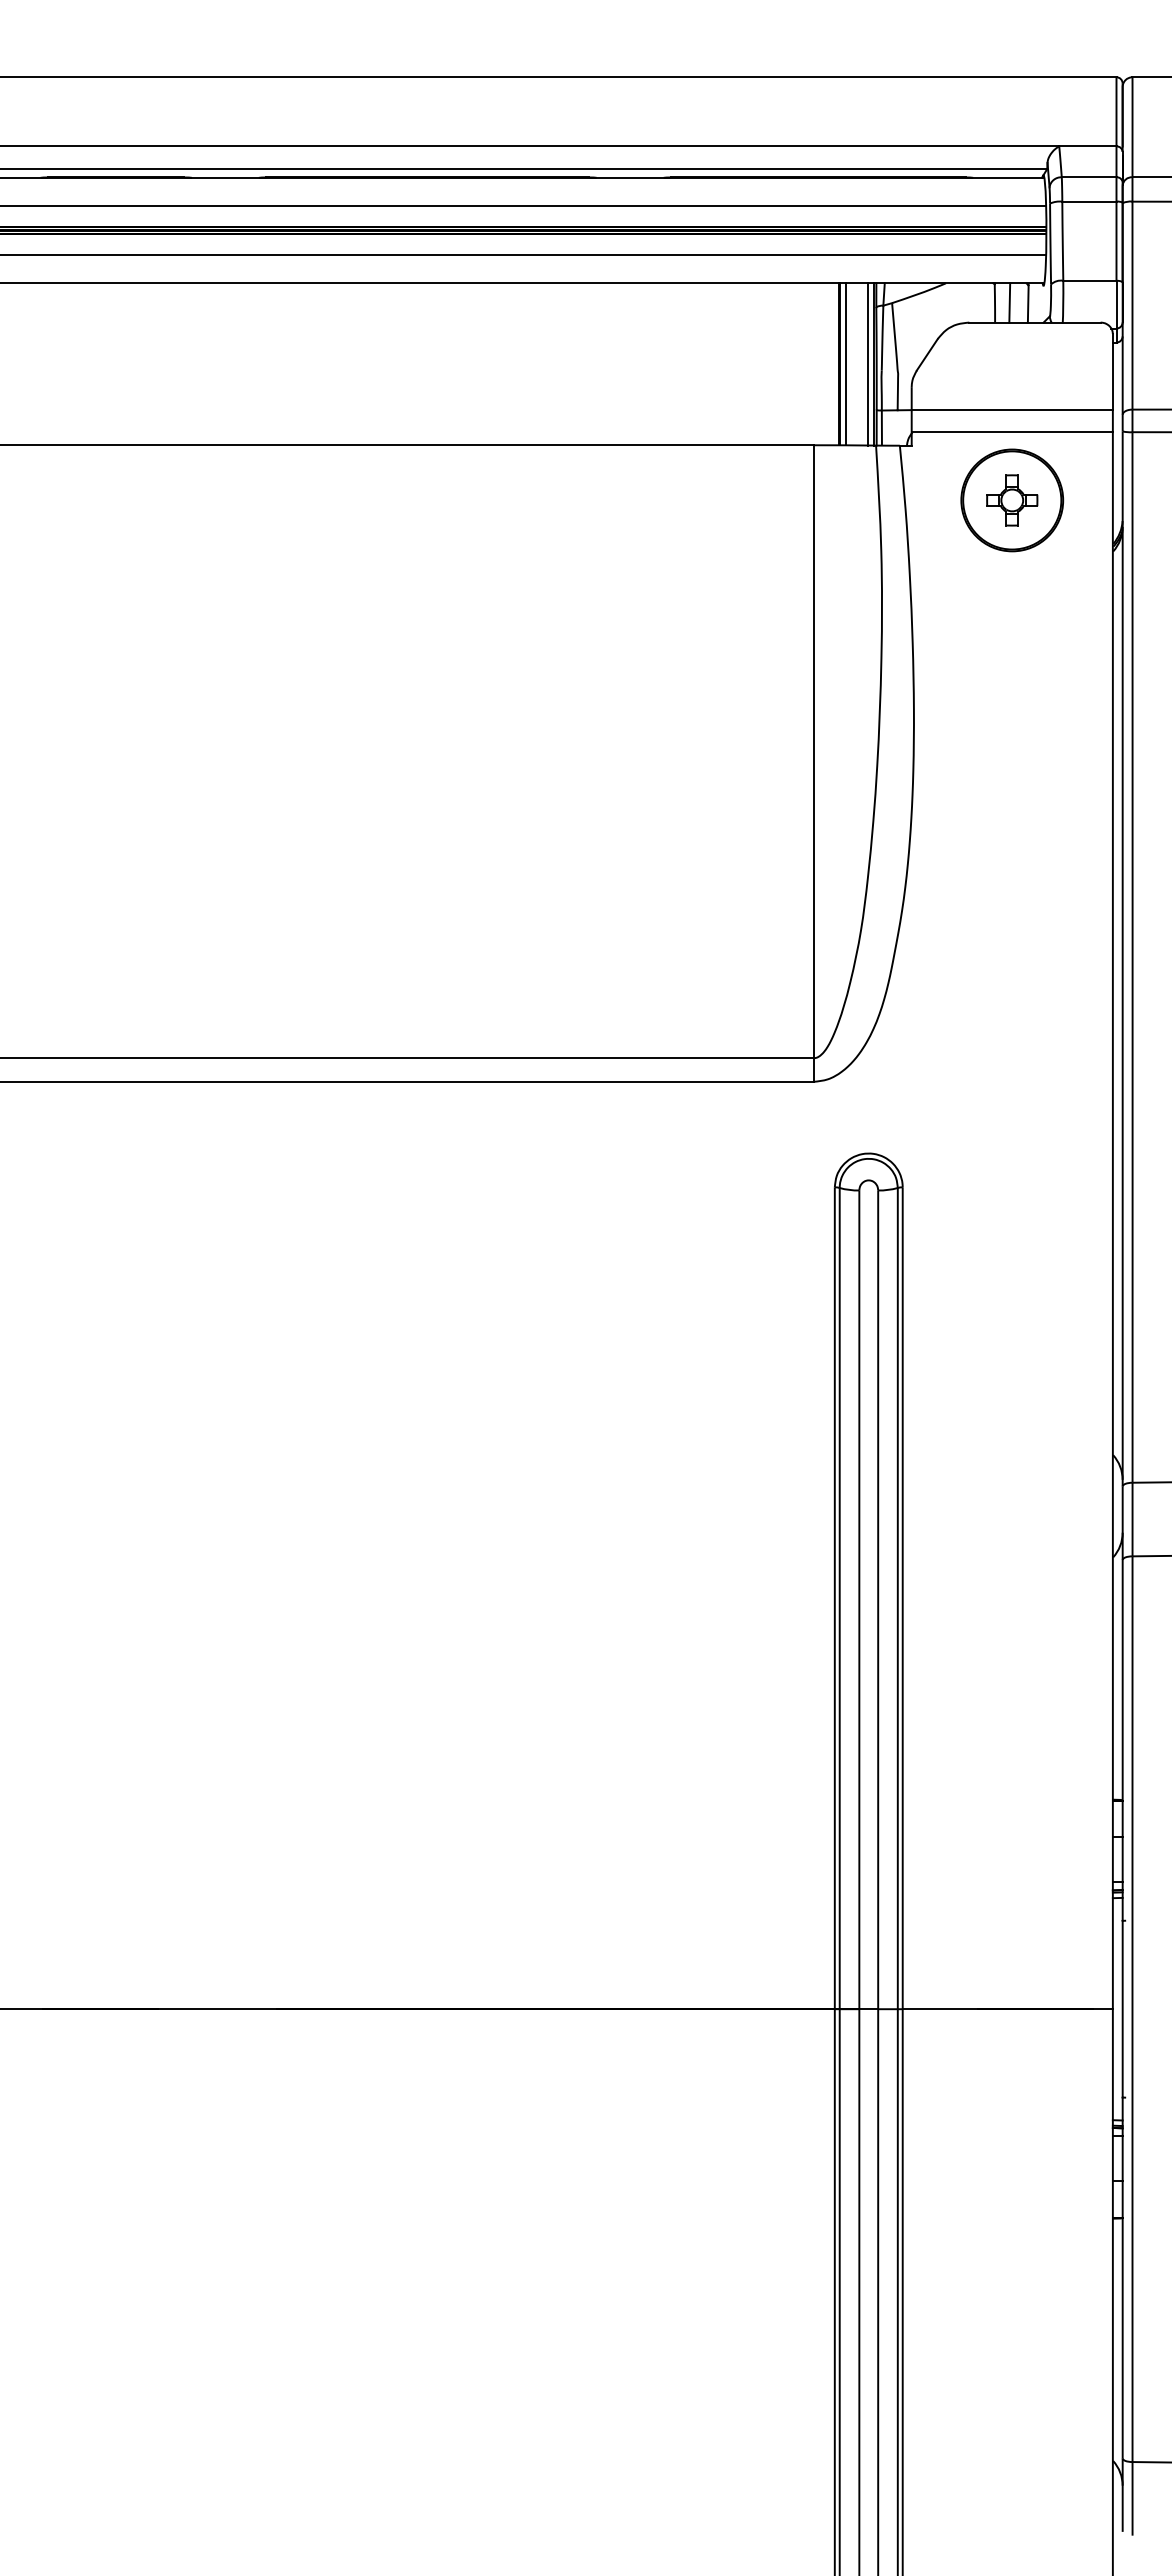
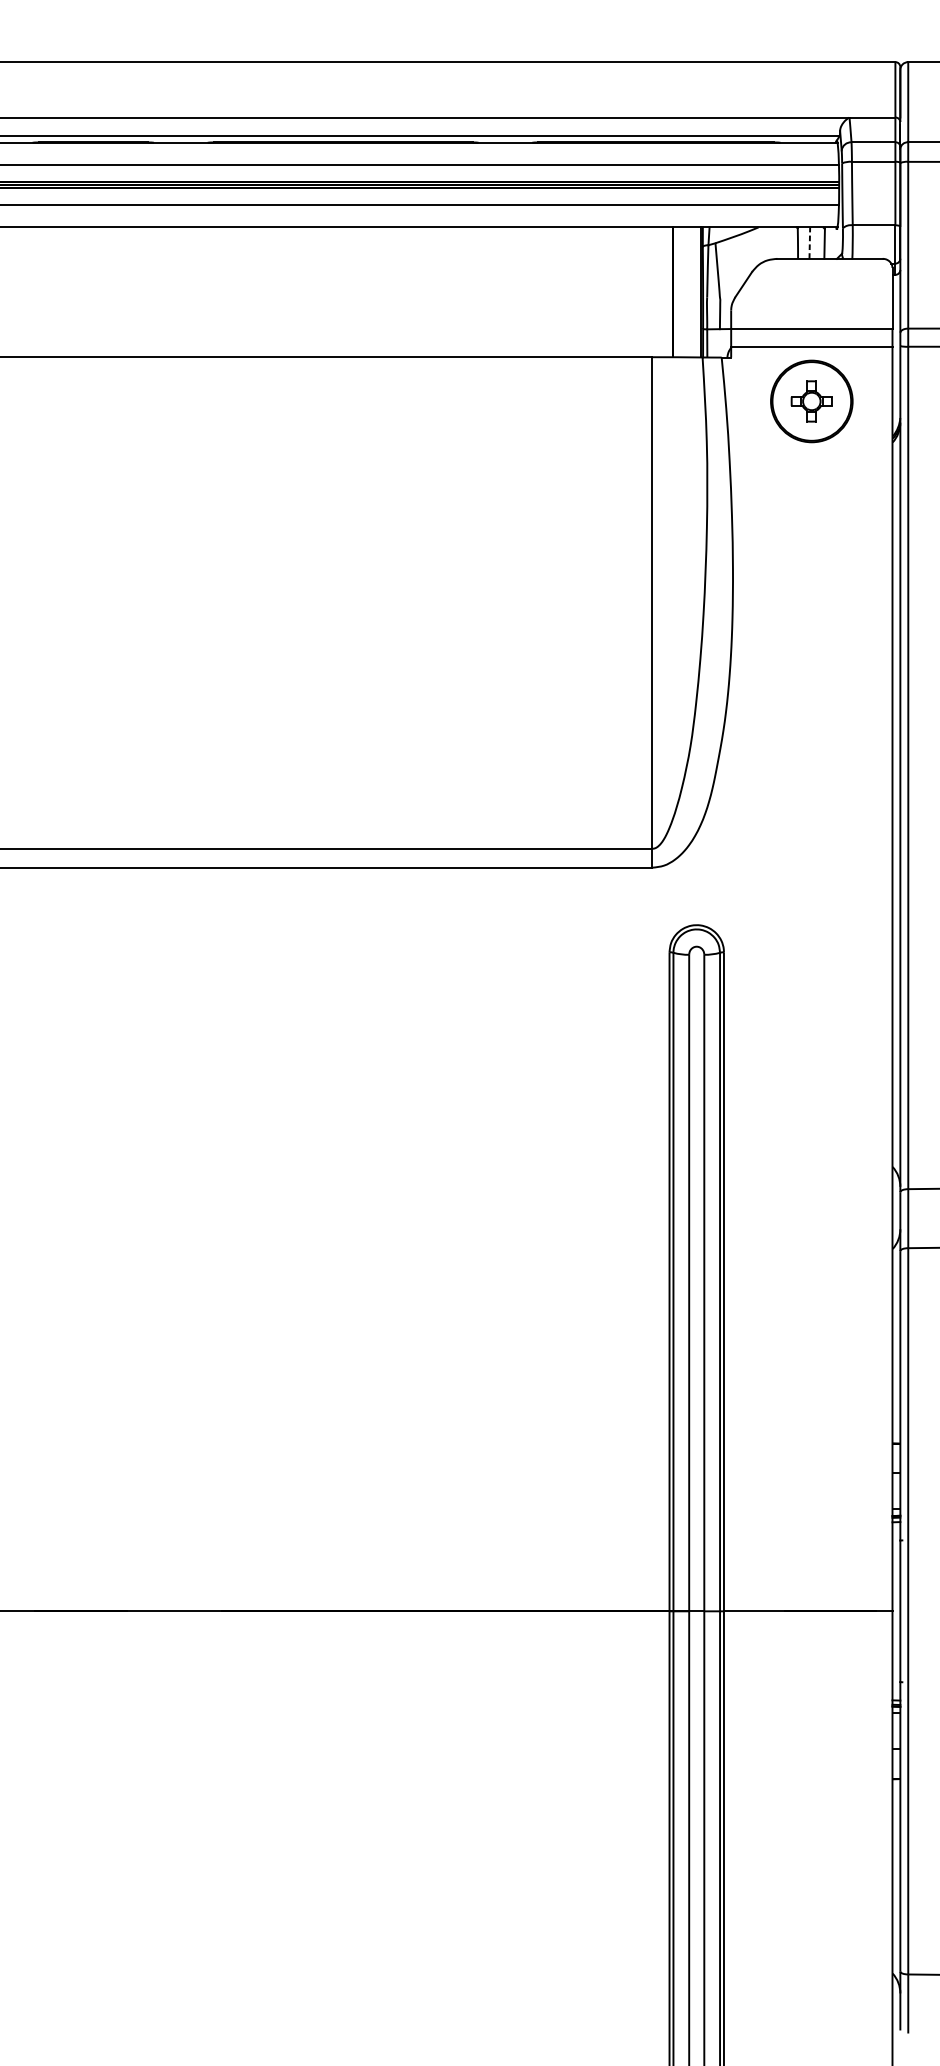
line: (1009, 302) -> (809, 242), solid -> dashed
line: (845, 364) -> (678, 292), removed
line: (868, 364) -> (696, 292), removed

